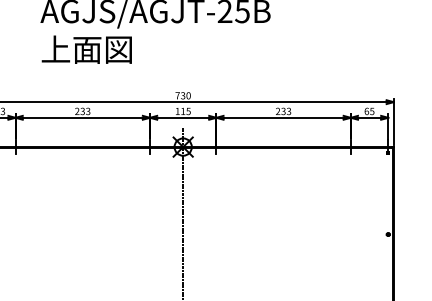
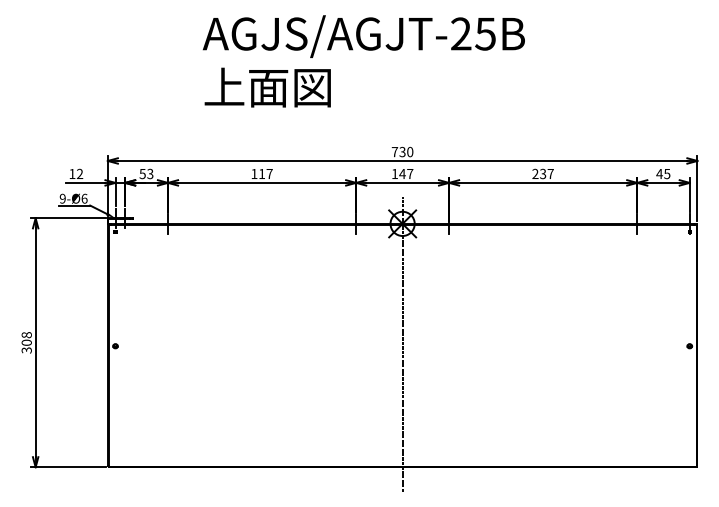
text: (82, 111) -> (261, 173), 233 -> 117
text: (185, 111) -> (406, 174), 115 -> 147
text: (288, 111) -> (550, 173), 233 -> 237
text: (366, 111) -> (659, 173), 65 -> 45

